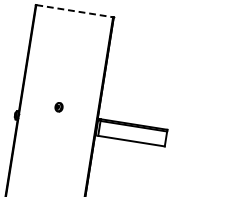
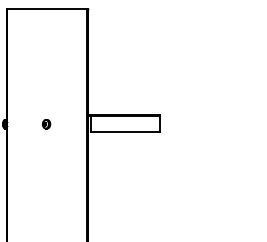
line: (75, 11) -> (47, 9), dashed -> solid
part: (58, 107) -> (46, 124), moved

